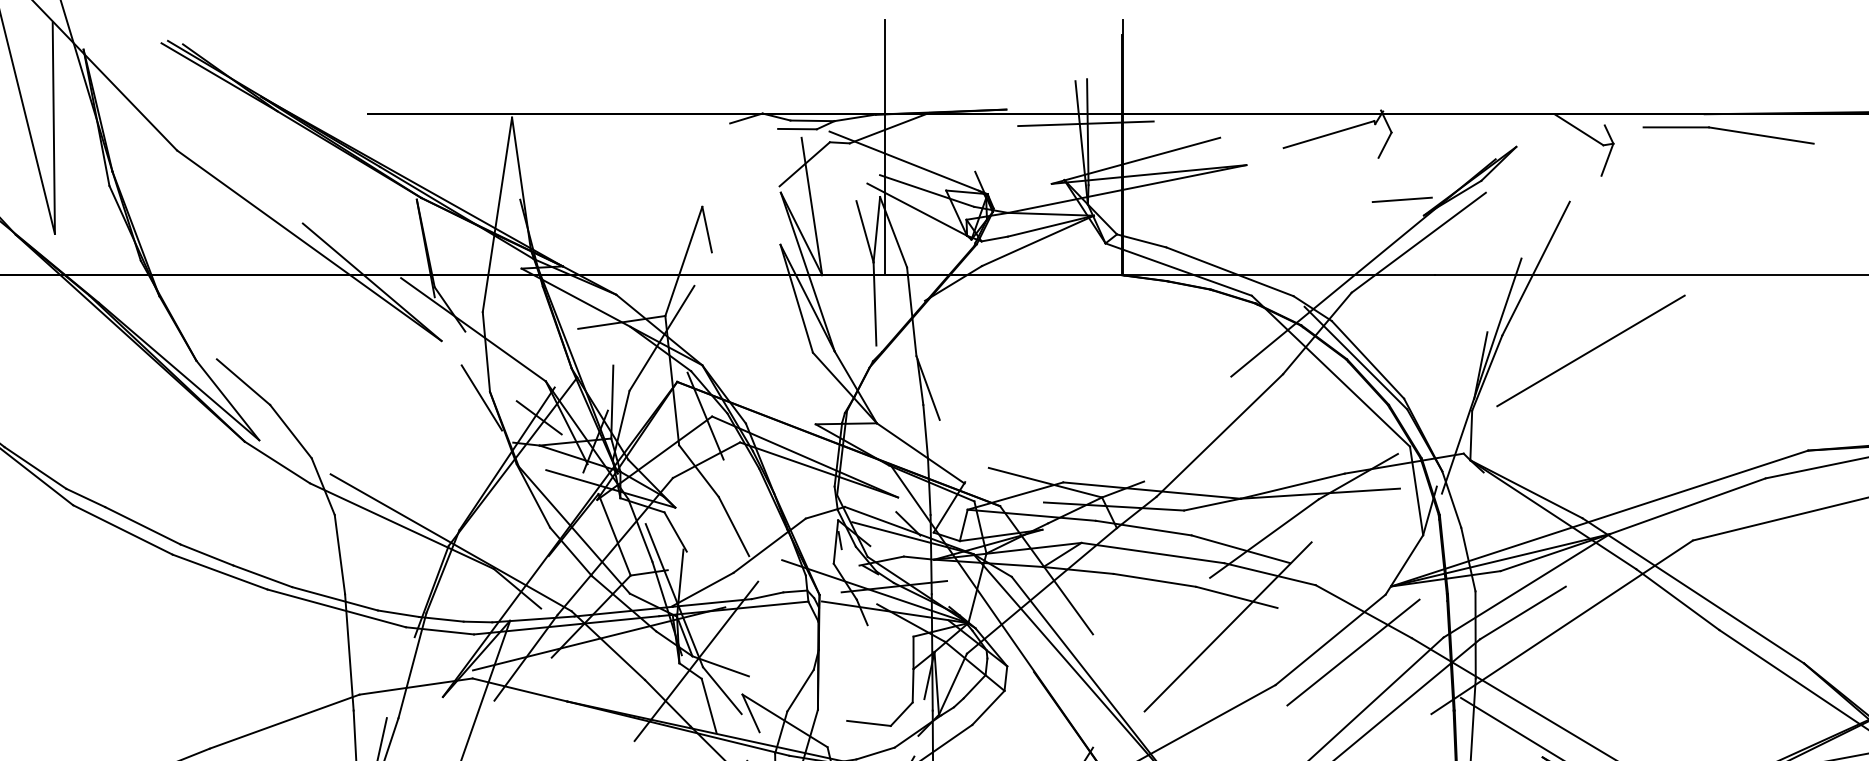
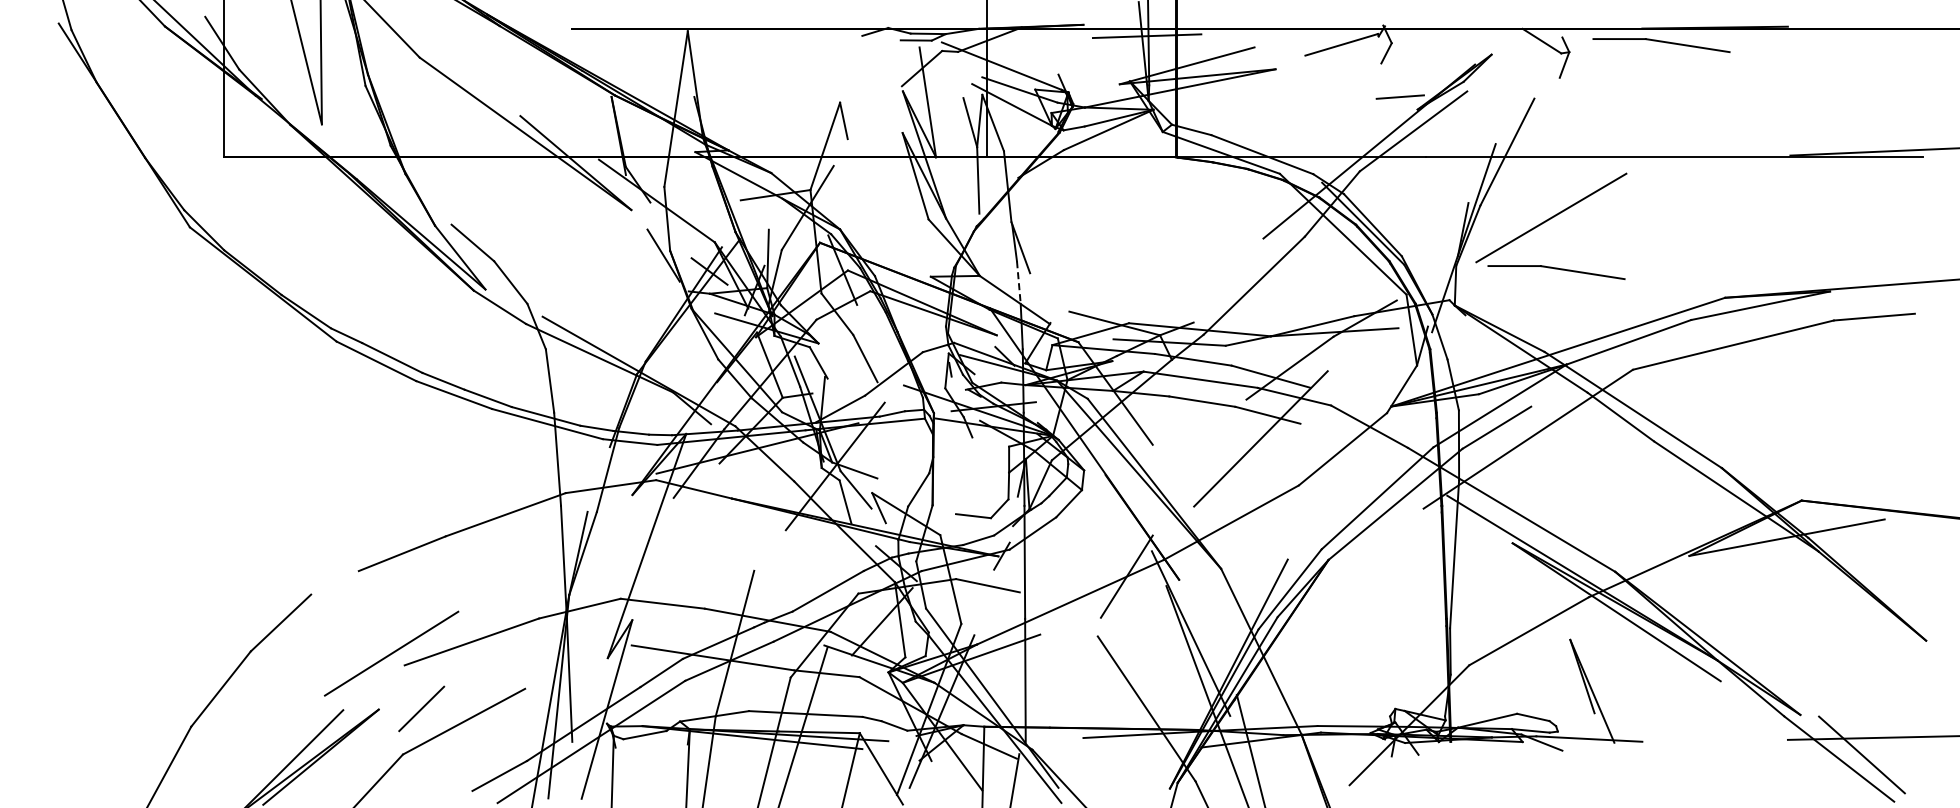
part: (1597, 419) -> (1556, 272), added
line: (925, 432) -> (1018, 283), solid -> dashed
line: (1353, 652) -> (1361, 459), removed

